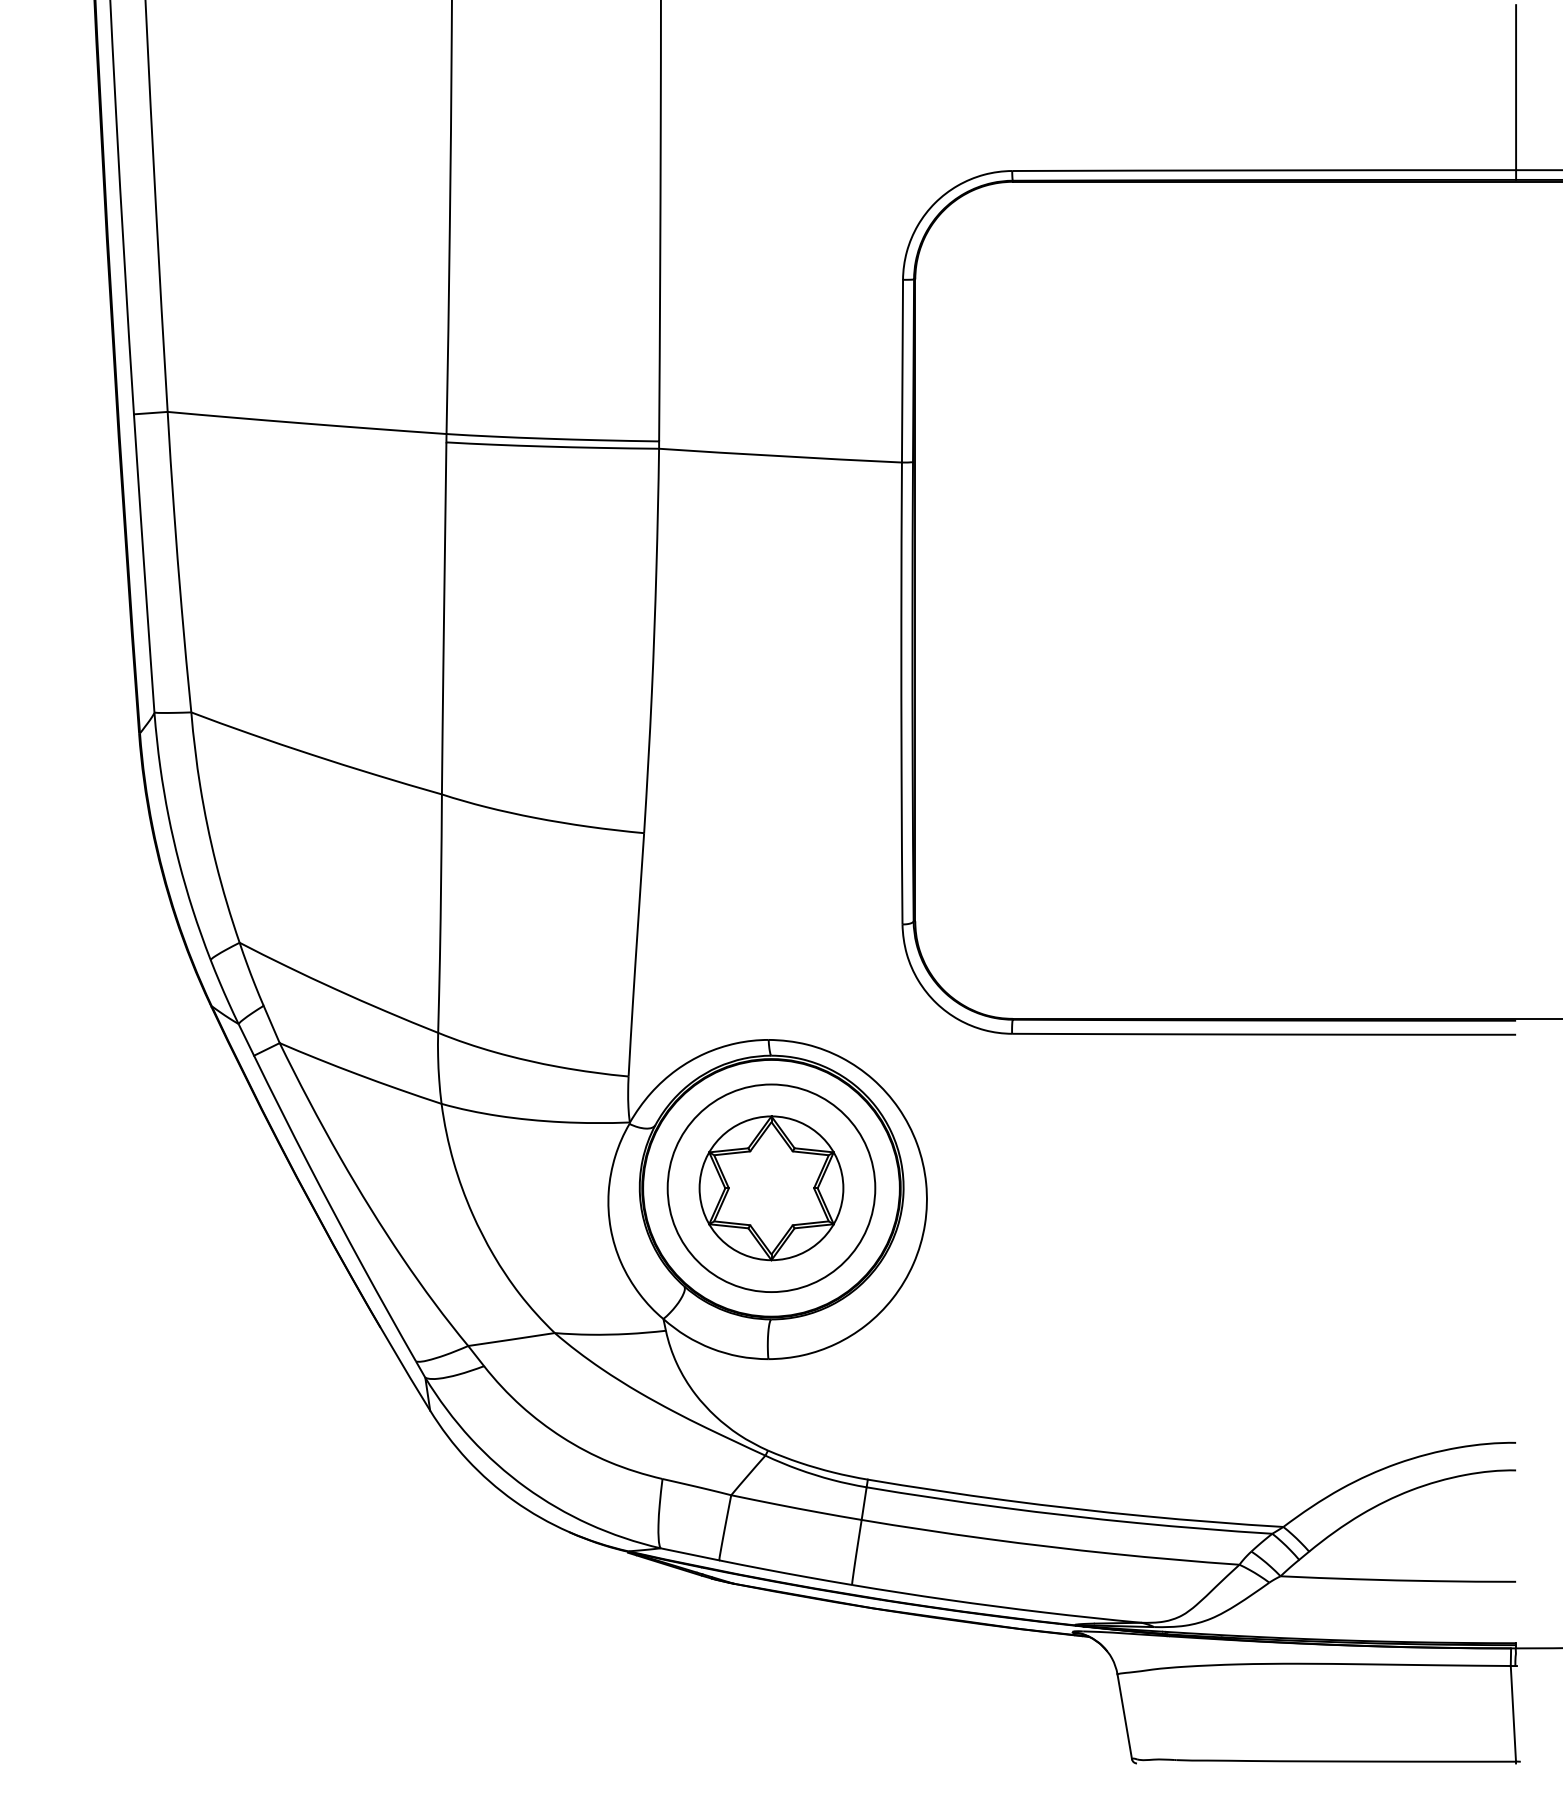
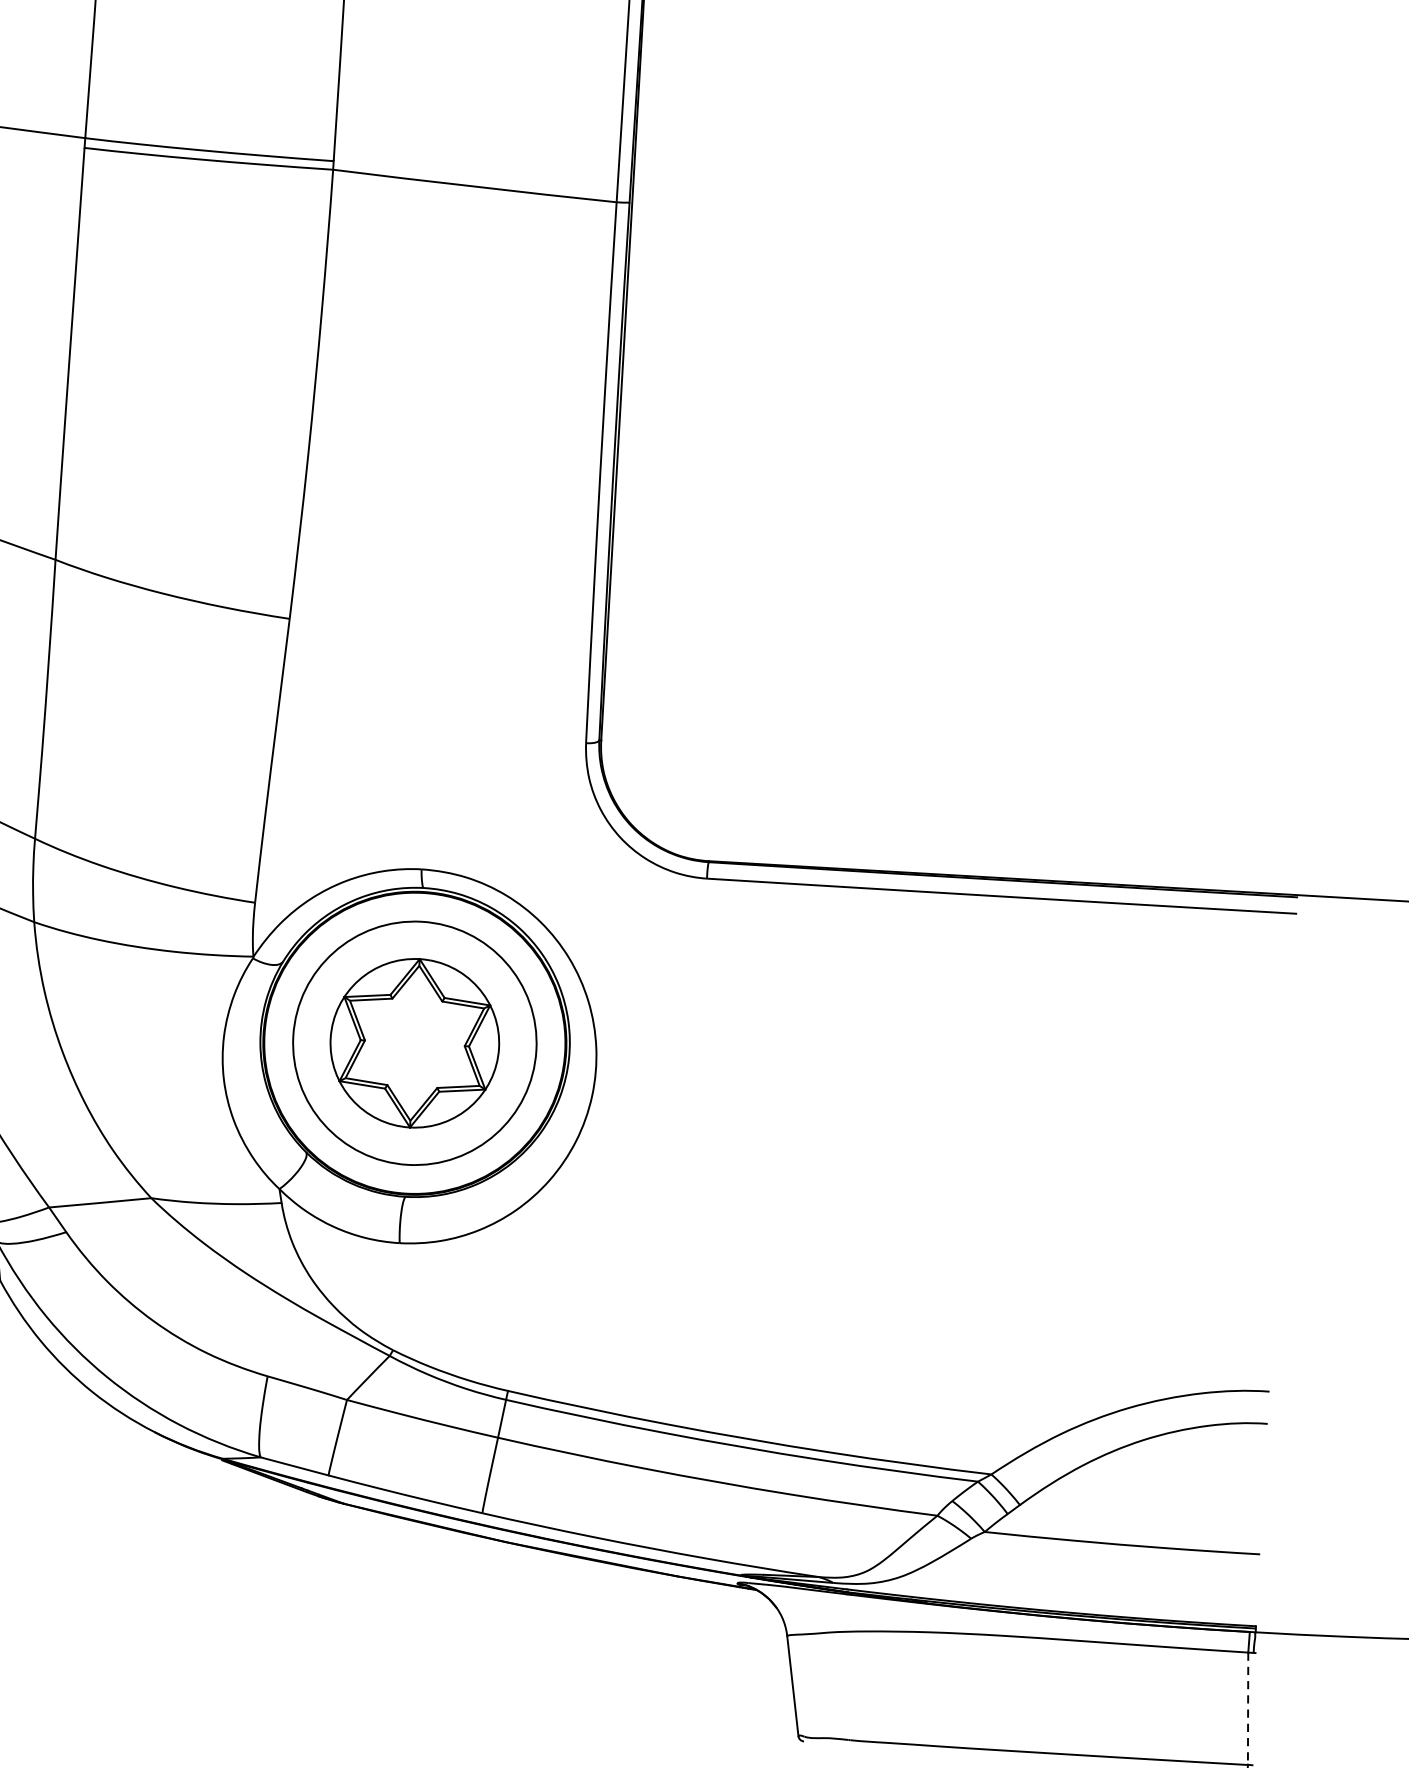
line: (1513, 1713) -> (1248, 1708), solid -> dashed

